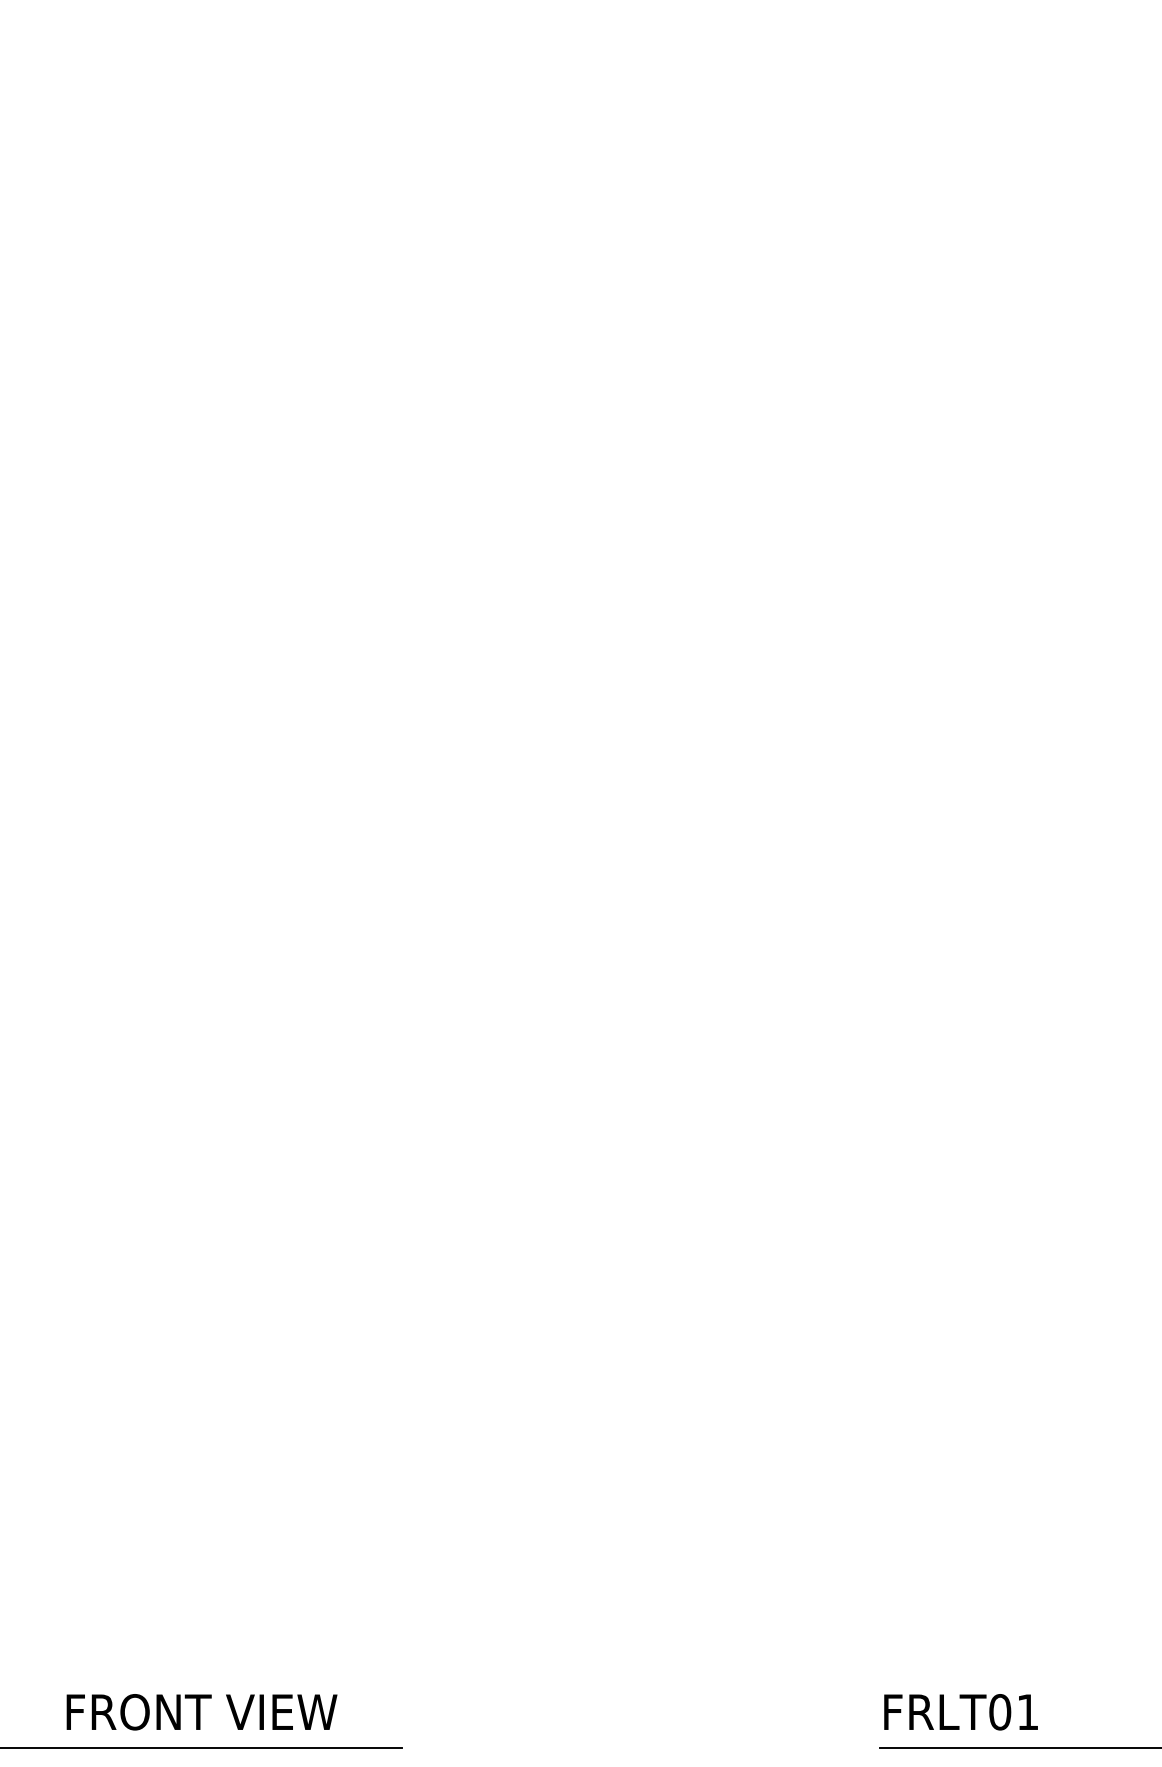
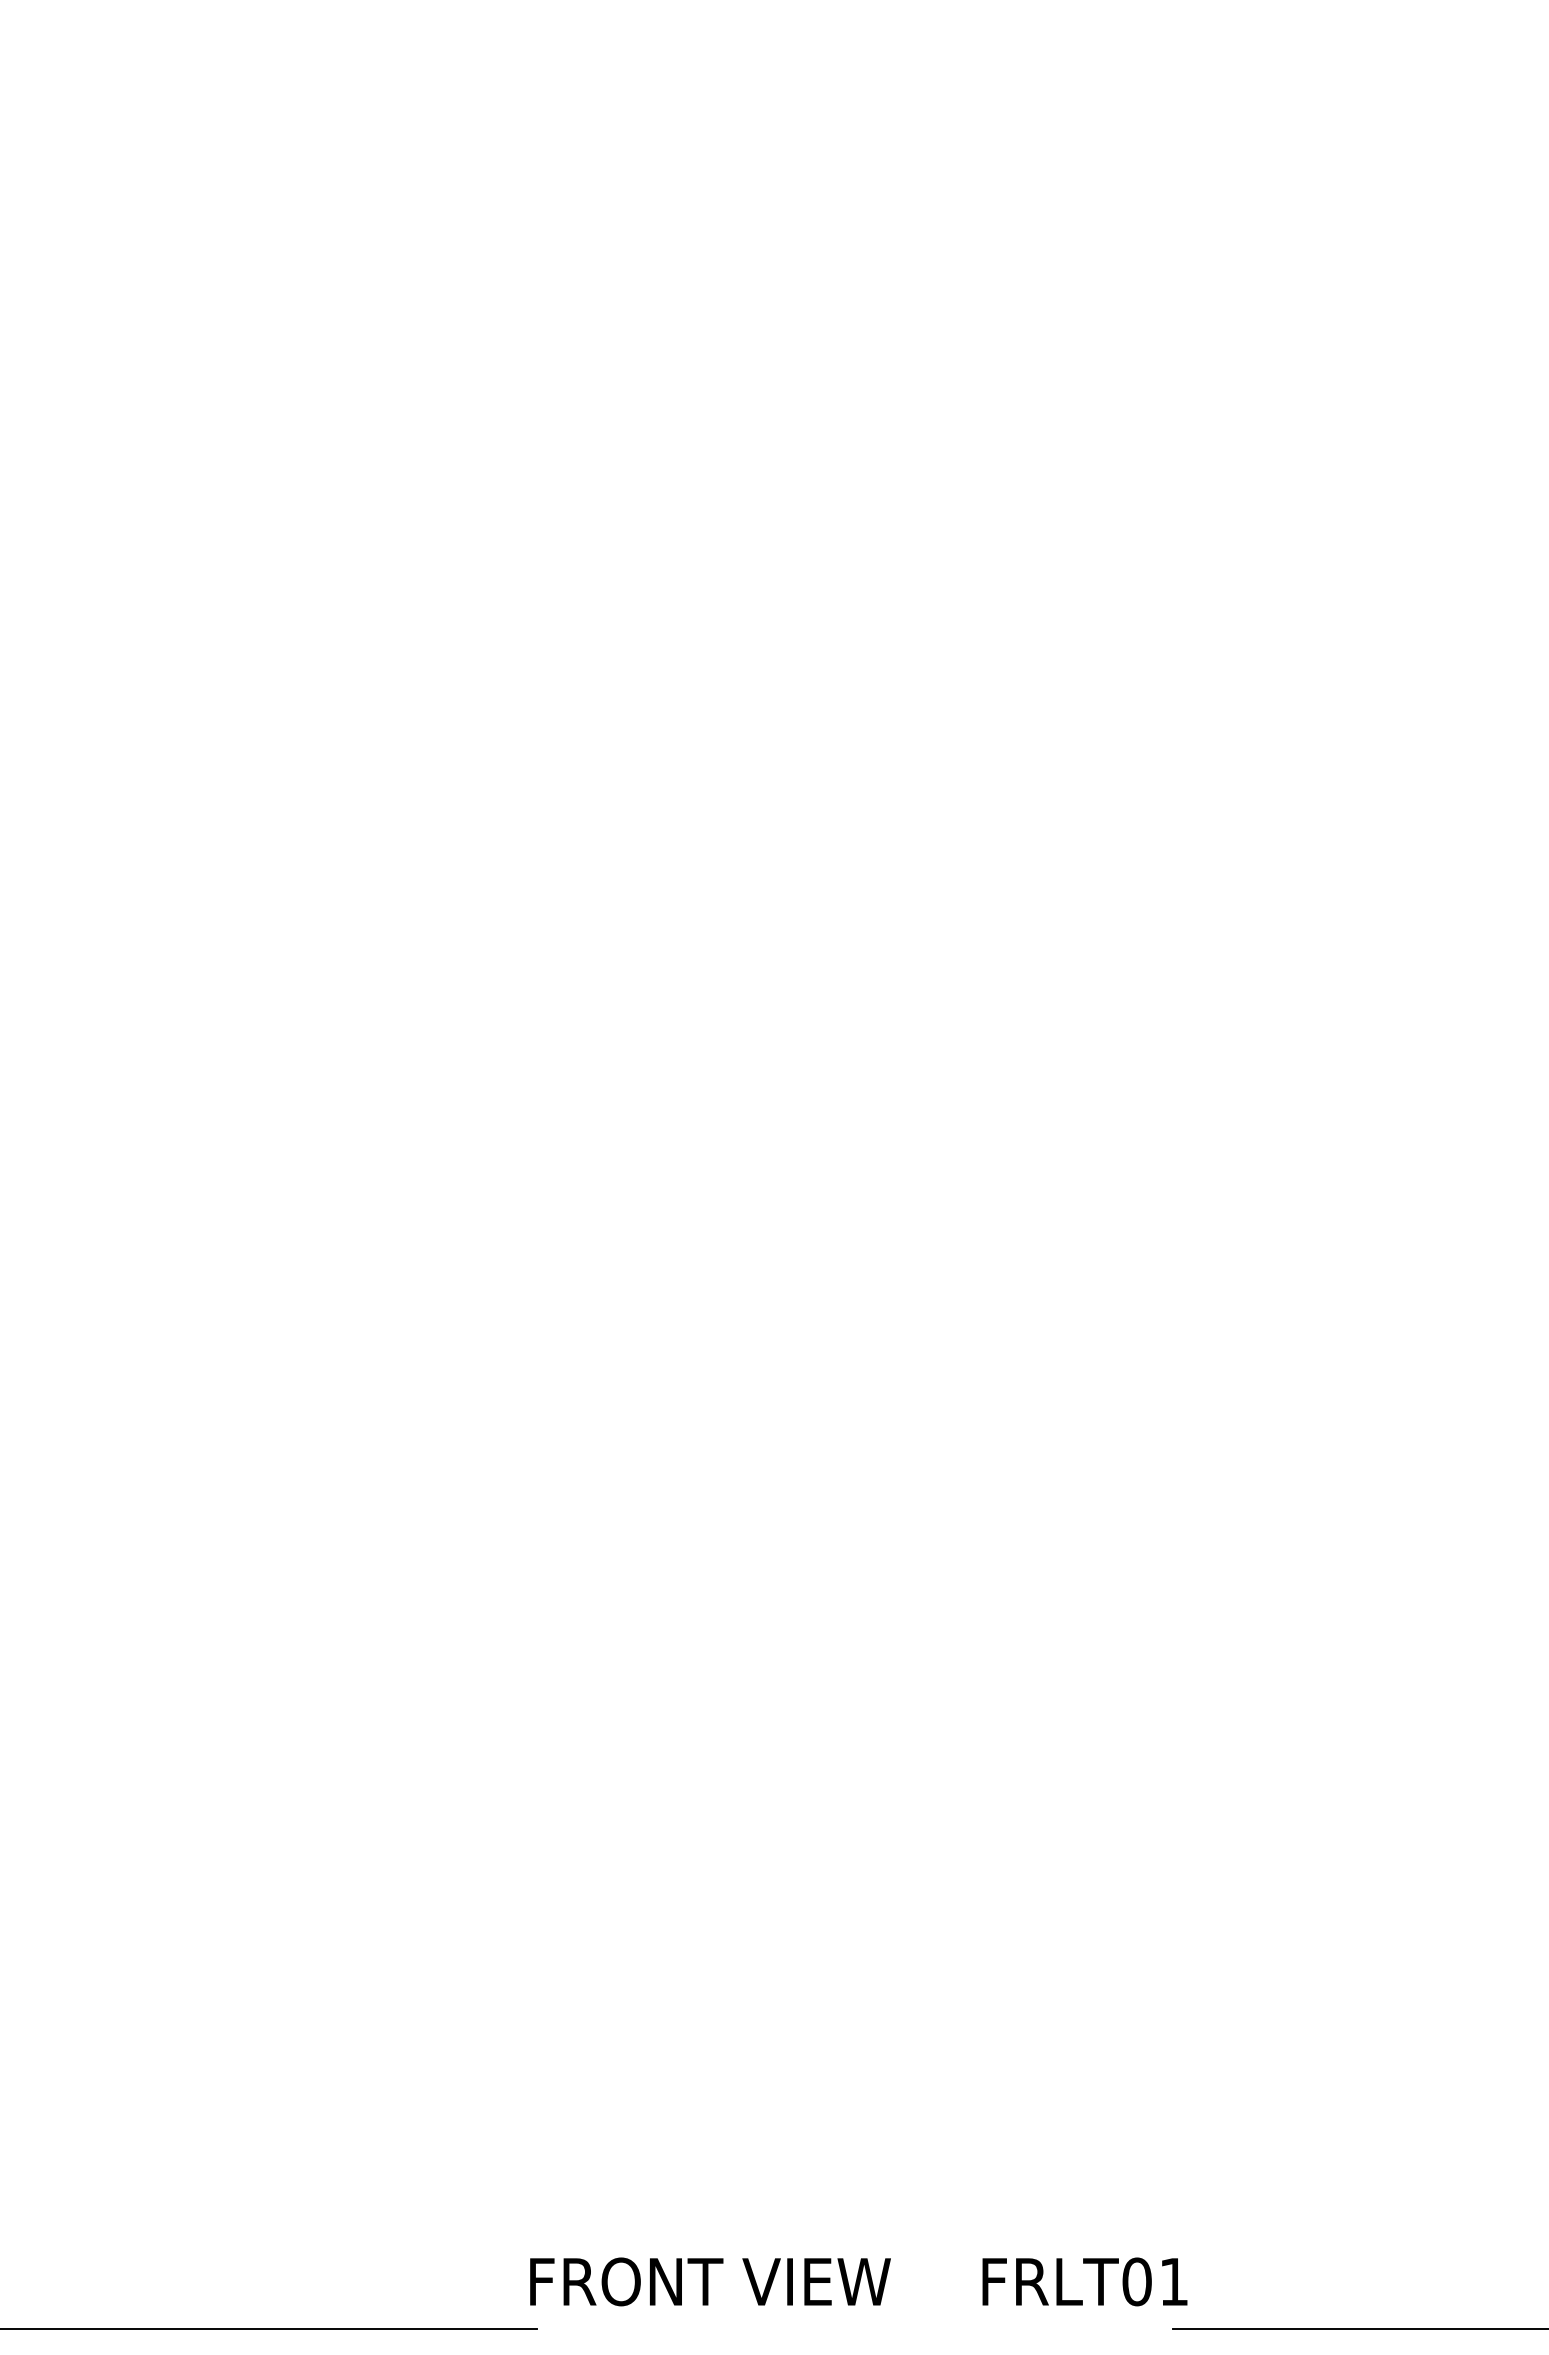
text: (202, 1711) -> (710, 2281), moved
text: (960, 1711) -> (1084, 2281), moved

